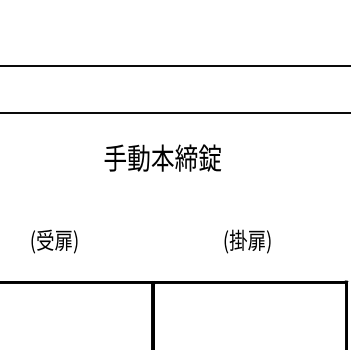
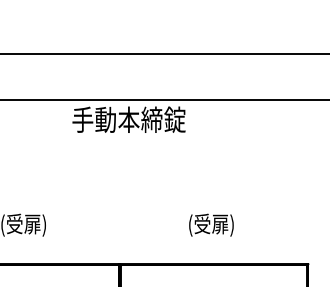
text: (162, 157) -> (128, 119), moved
text: (237, 239) -> (201, 223), (掛扉) -> (受扉)

